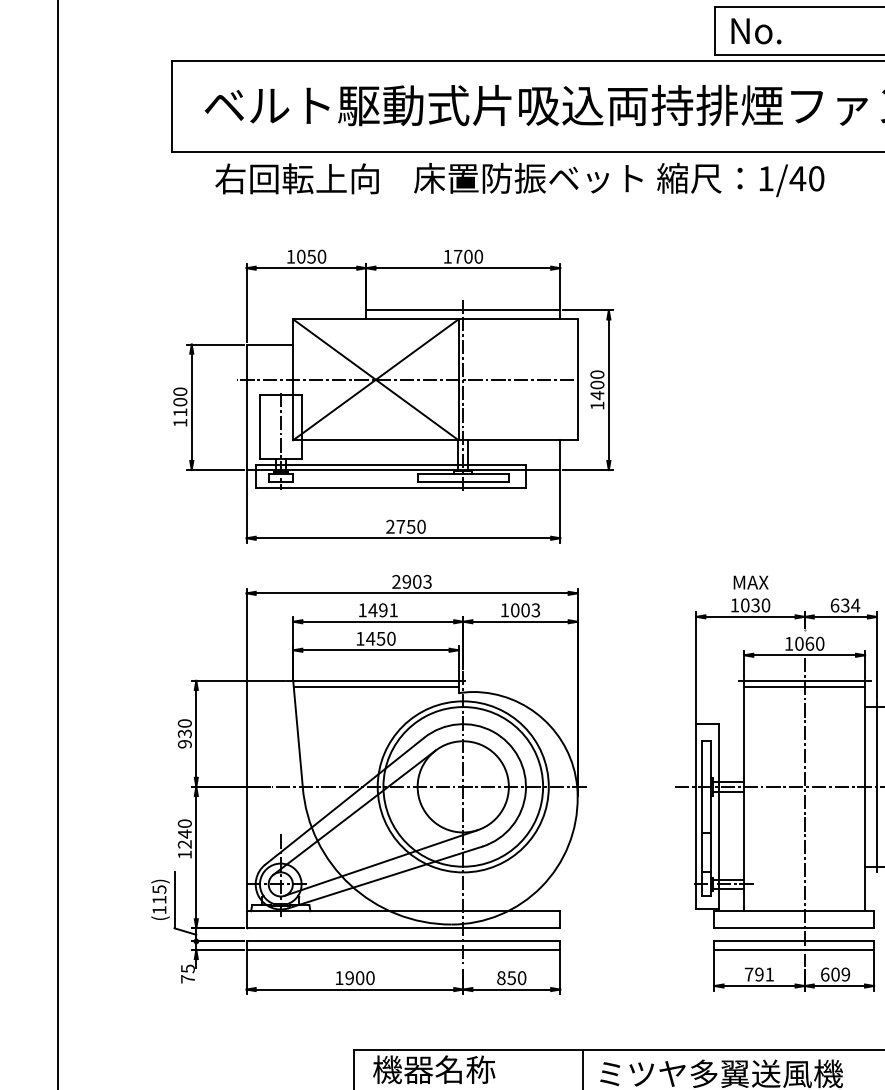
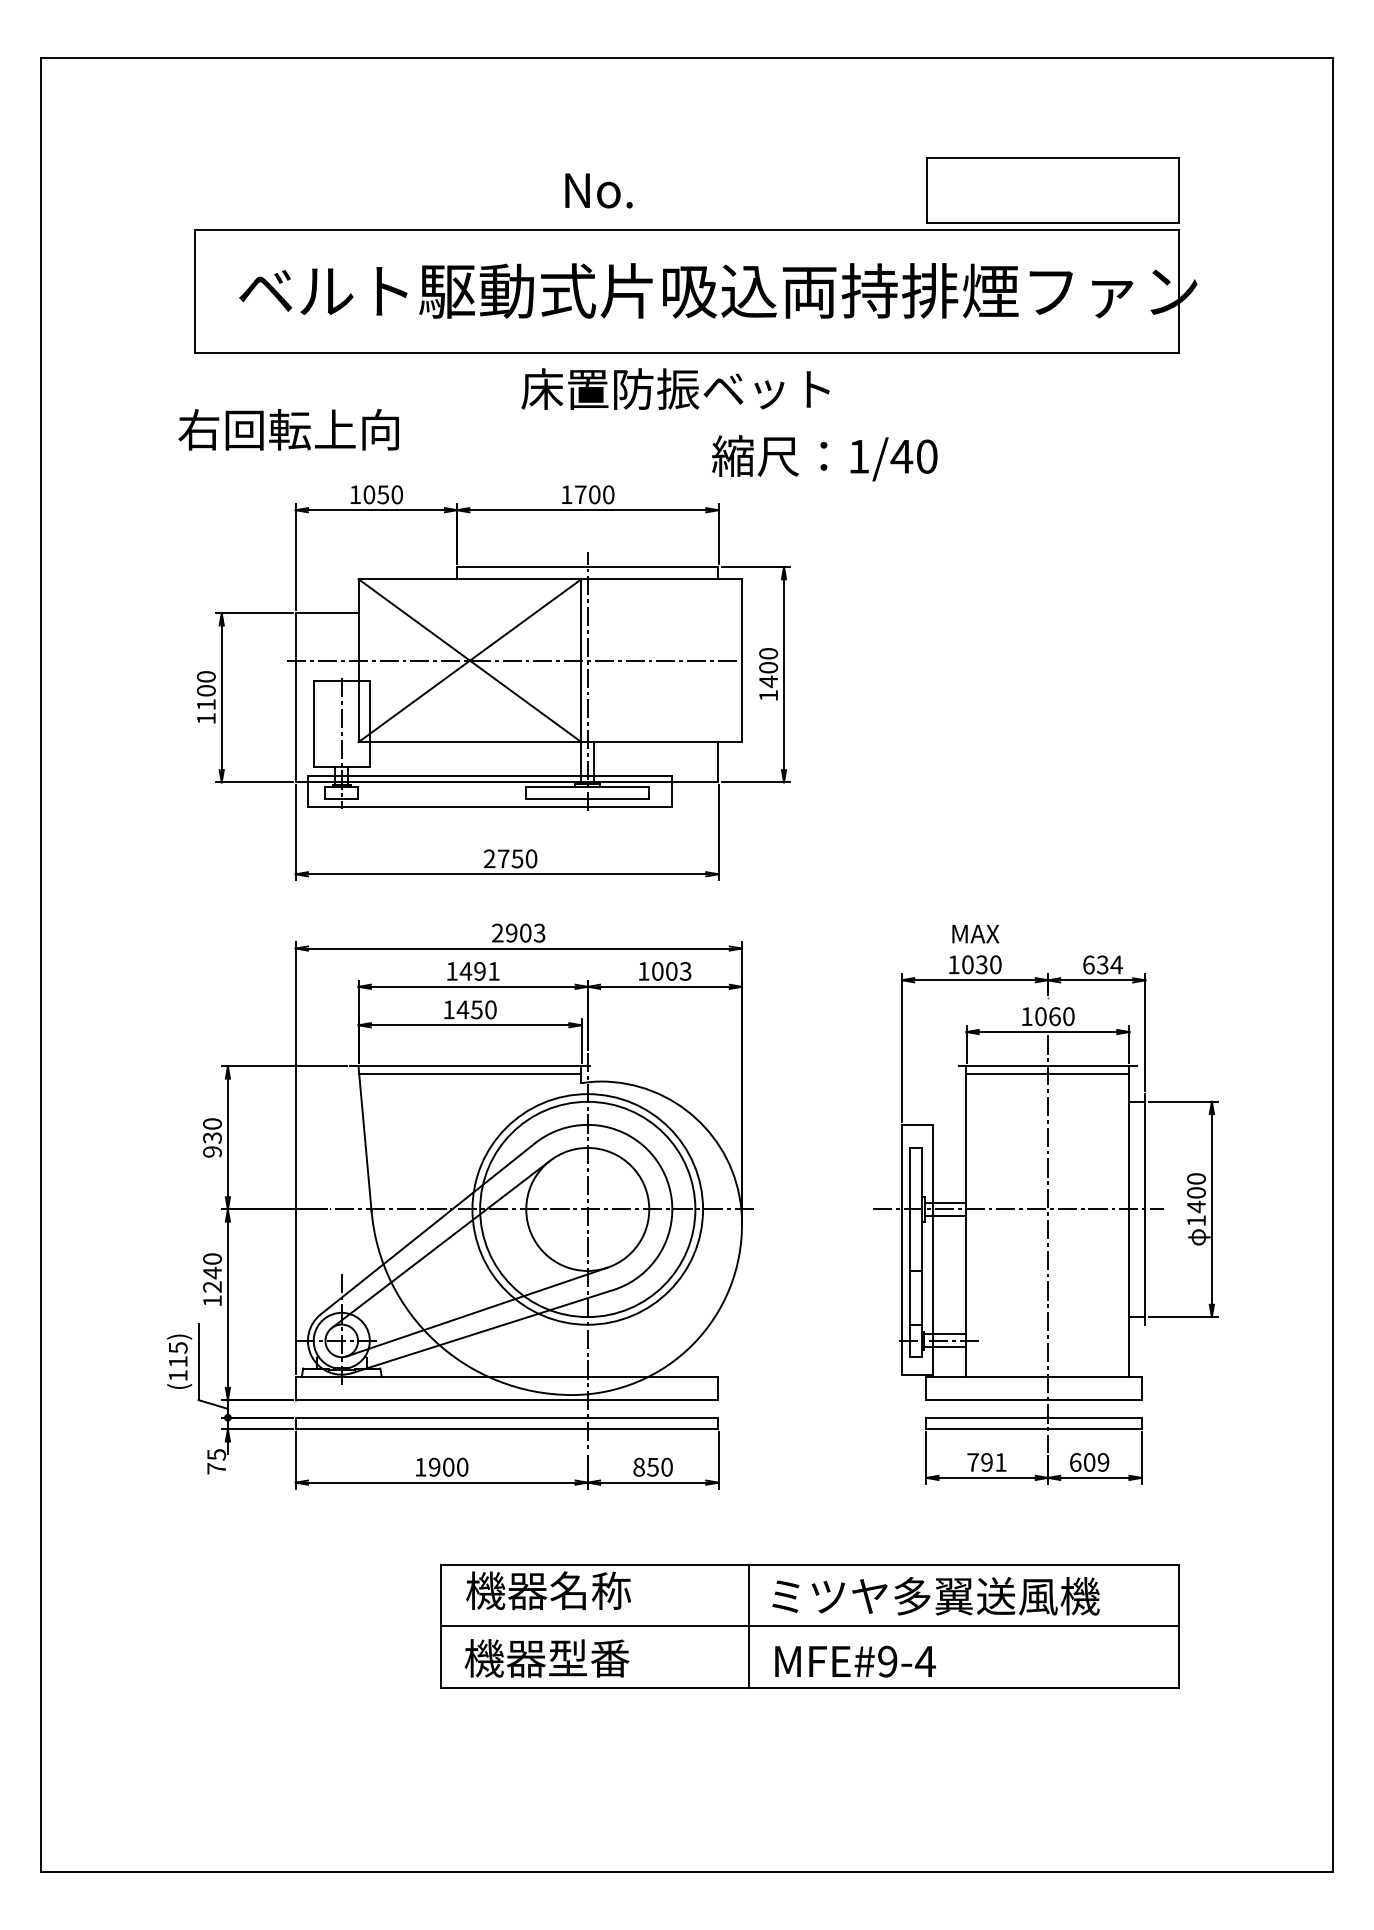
text: (756, 31) -> (598, 190), moved
text: (296, 178) -> (288, 429), moved
text: (740, 180) -> (824, 458), moved

